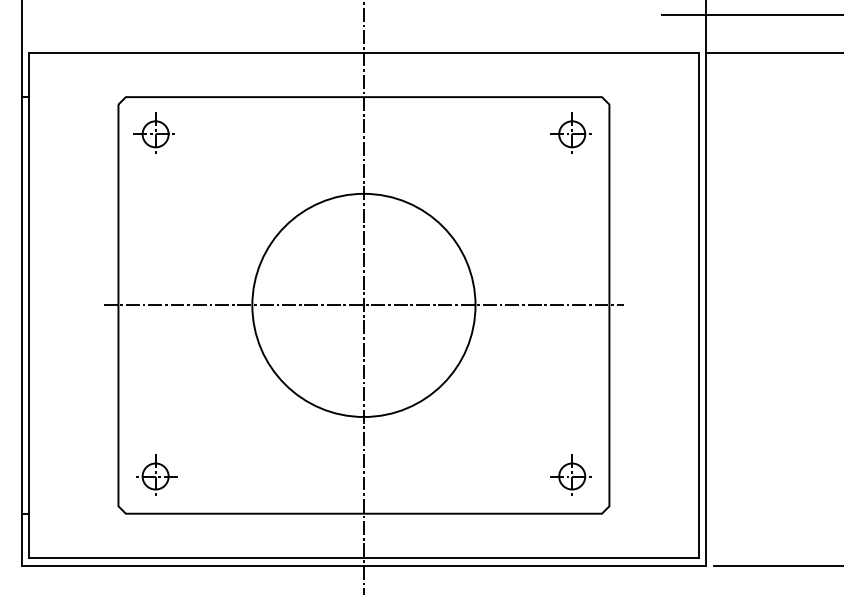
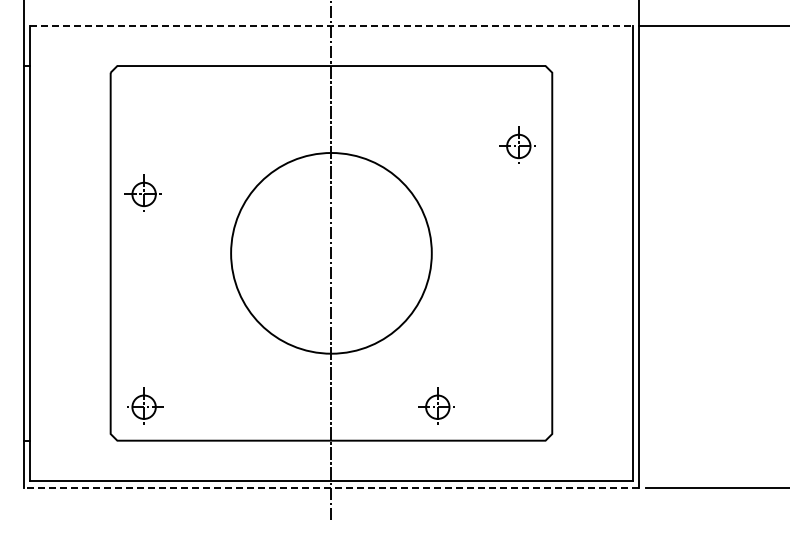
line: (363, 52) -> (331, 25), solid -> dashed
part: (153, 132) -> (142, 192), moved
part: (570, 132) -> (517, 144), moved
line: (363, 305) -> (331, 253), removed
part: (570, 474) -> (436, 405), moved
line: (363, 565) -> (331, 487), solid -> dashed

